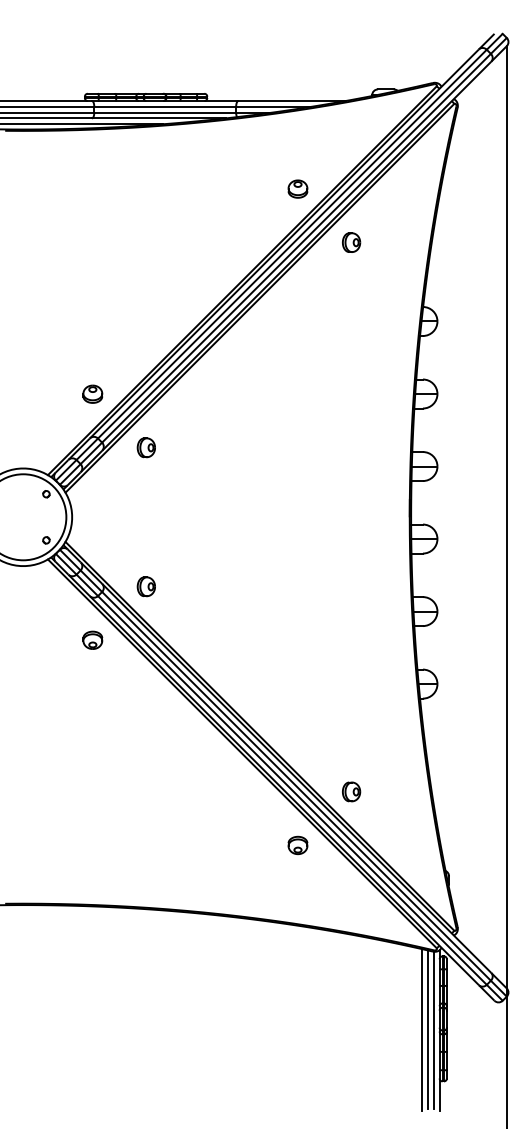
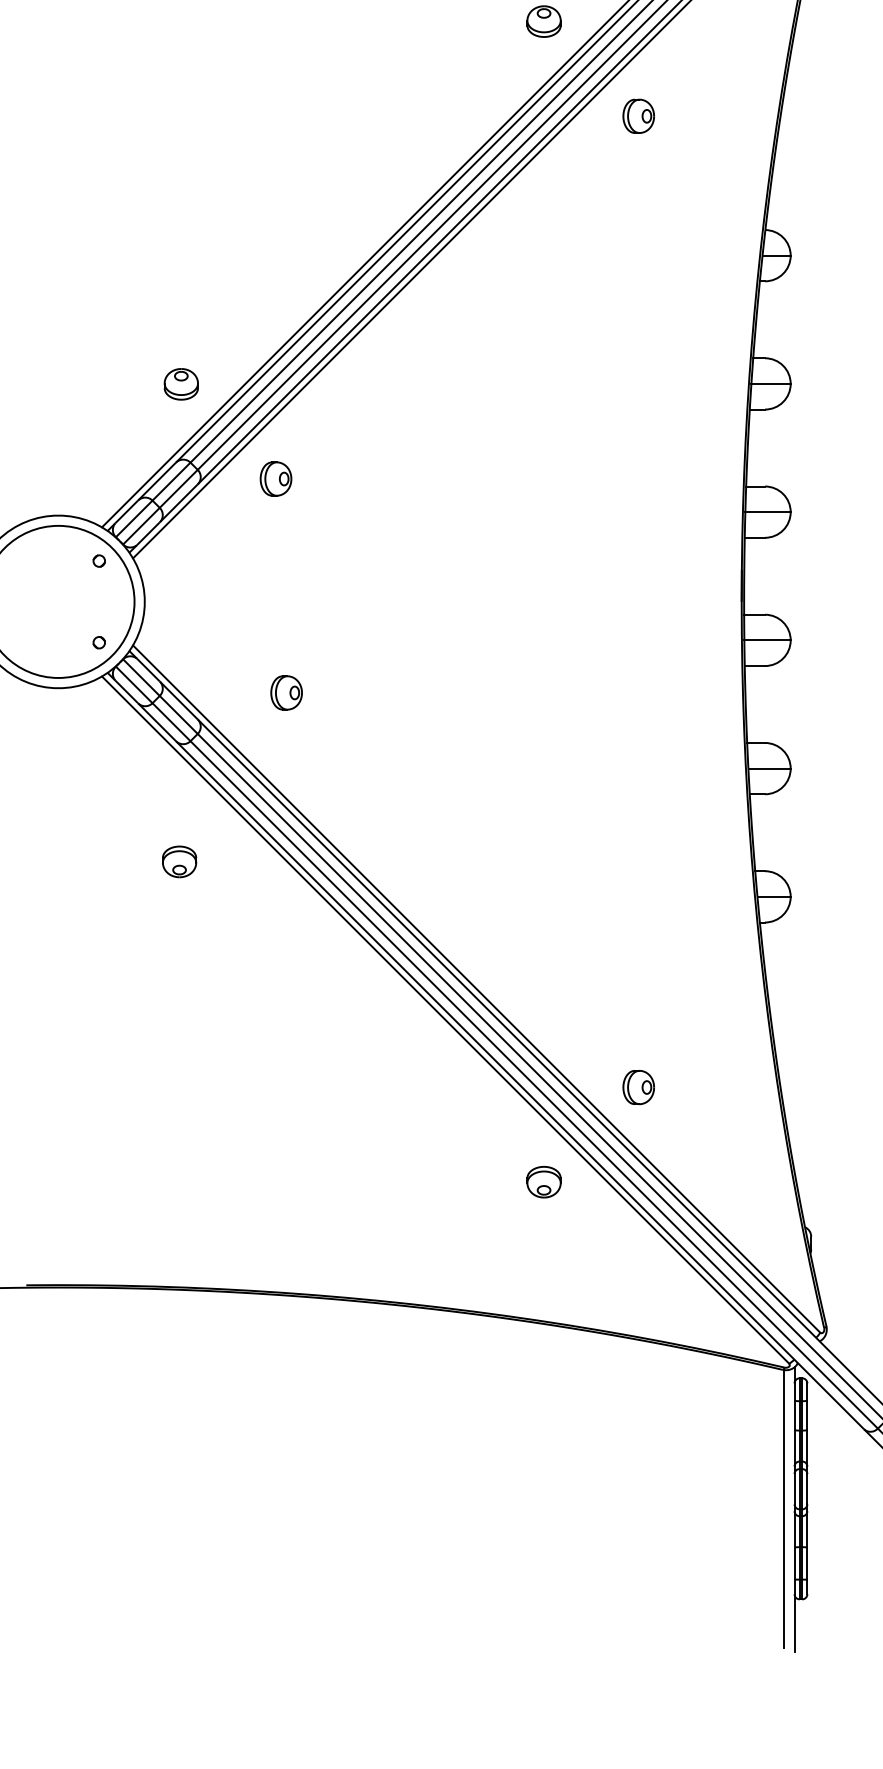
part: (145, 586) -> (285, 692), moved
part: (92, 639) -> (178, 860), moved
line: (428, 1029) -> (774, 1507), removed
line: (422, 1030) -> (764, 1509), removed

